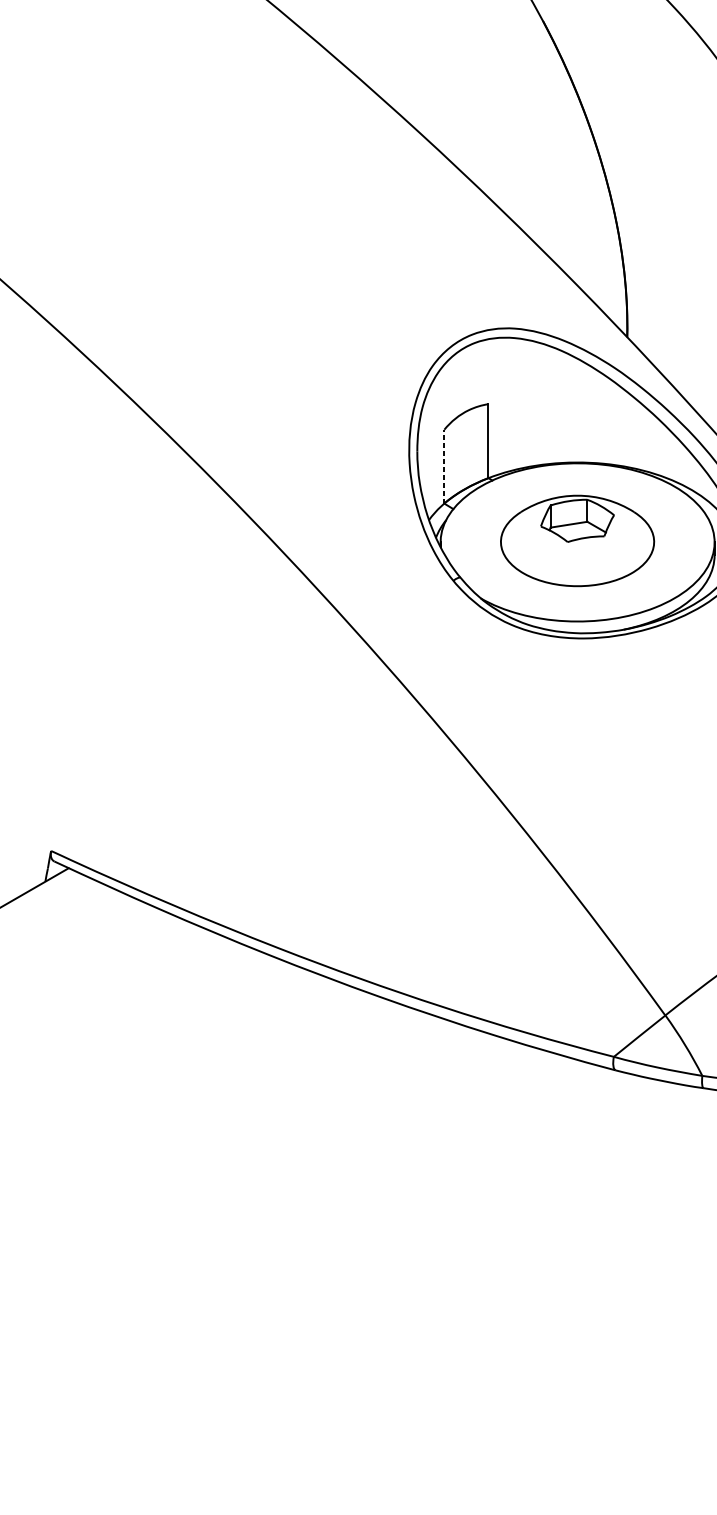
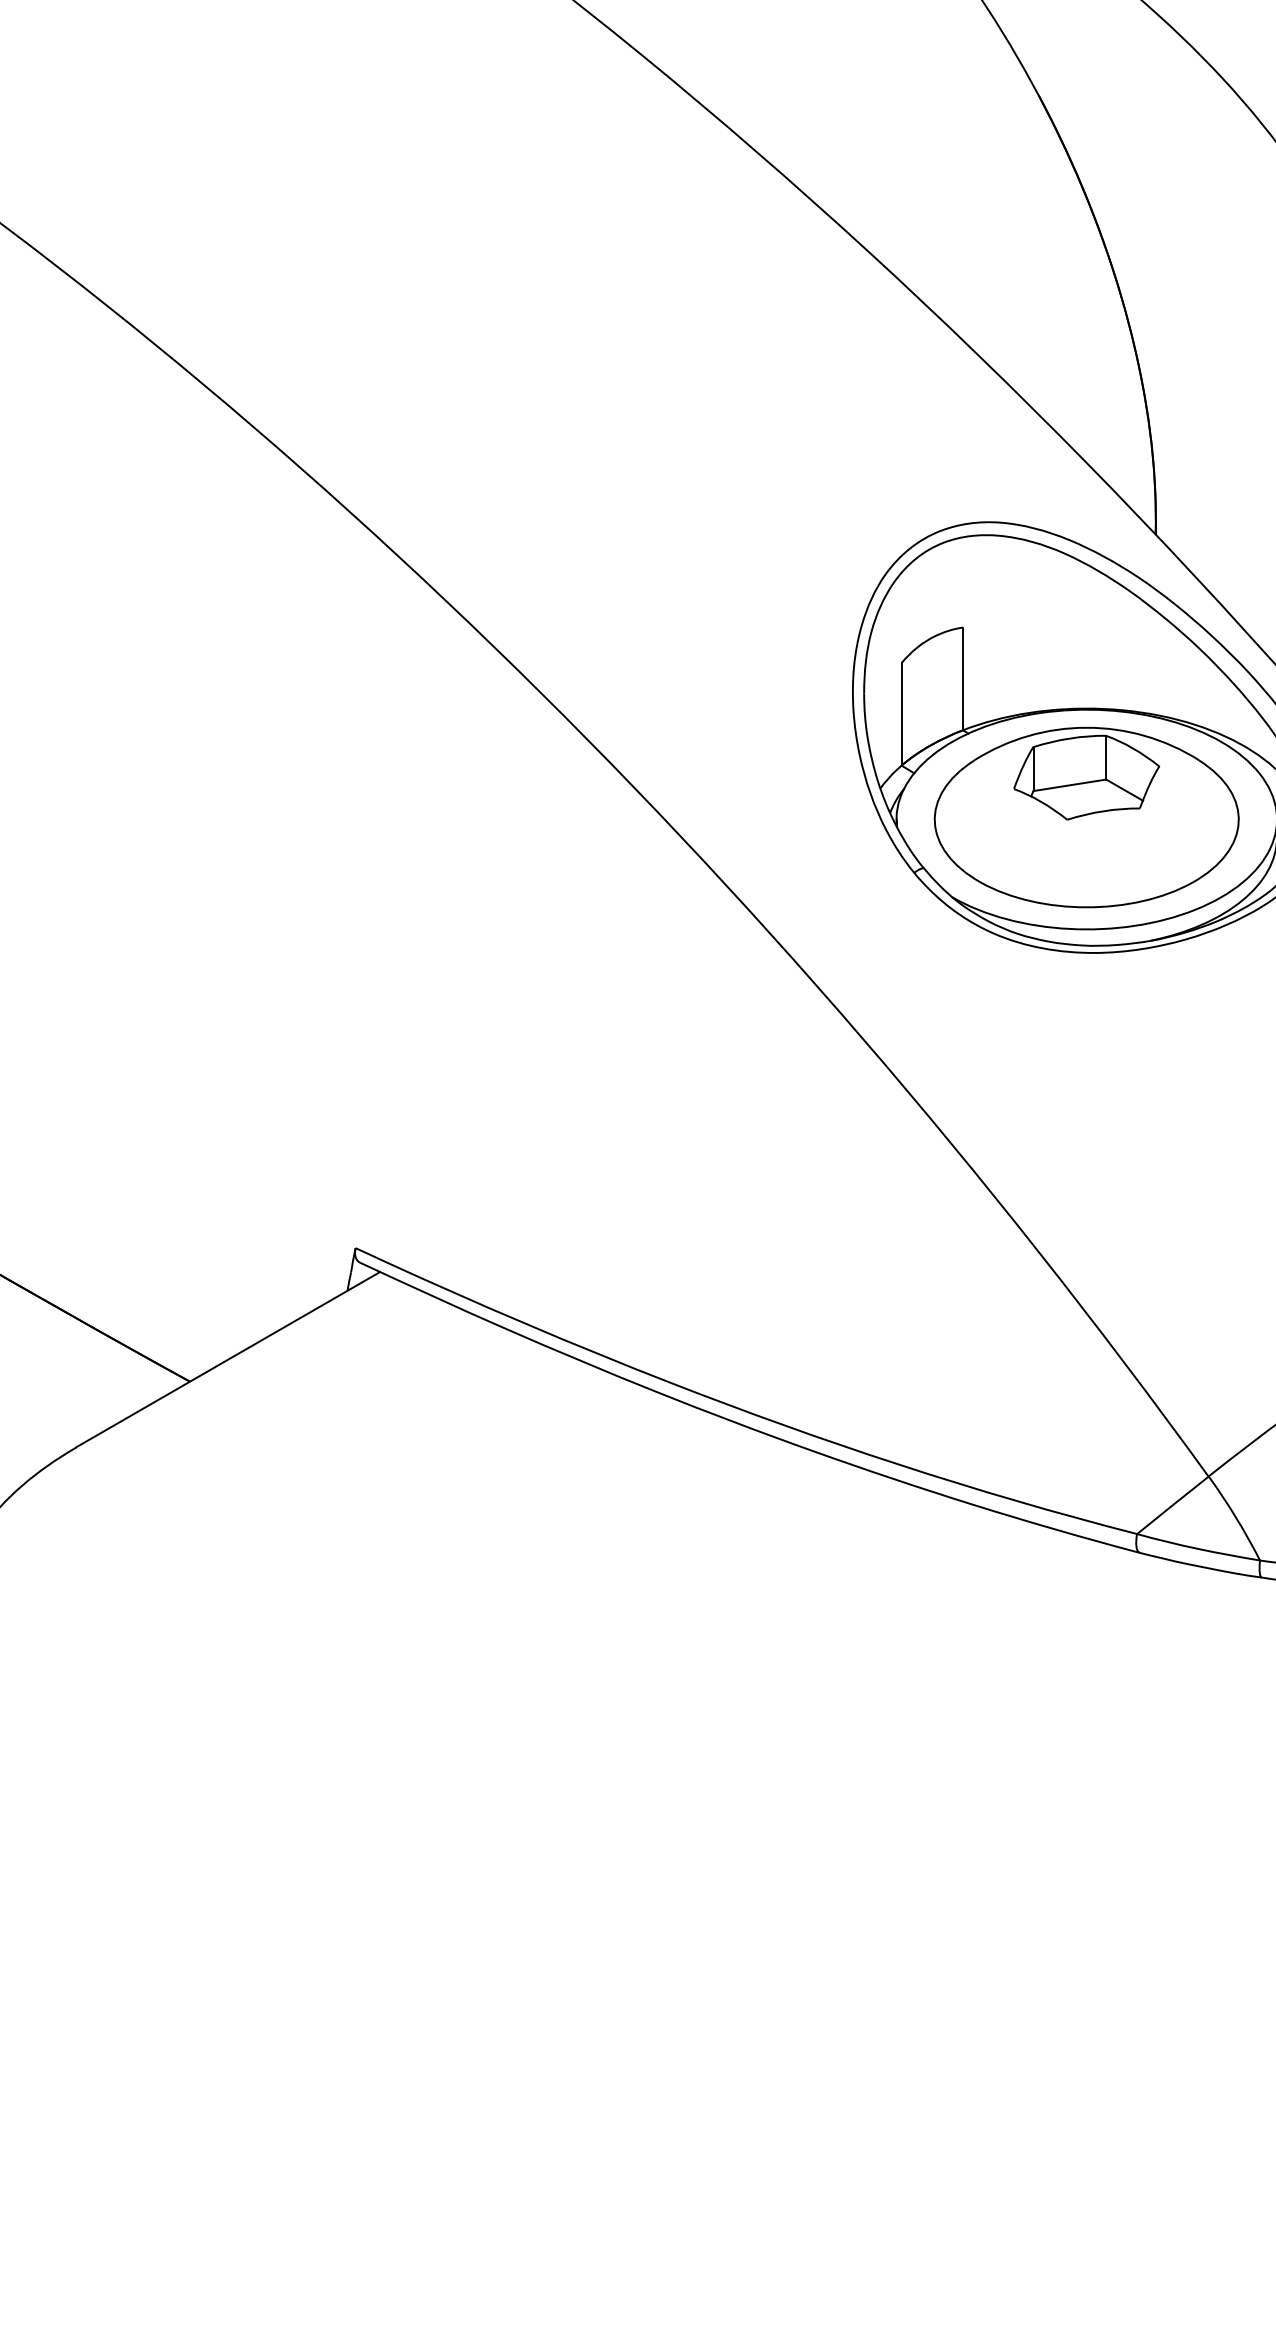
line: (444, 466) -> (901, 713), dashed -> solid
part: (577, 540) -> (1086, 817), size x1.43

